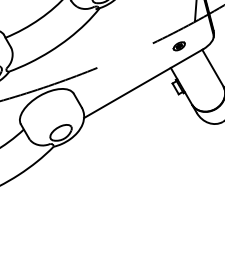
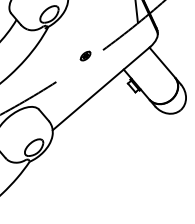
part: (178, 46) -> (84, 56), moved

